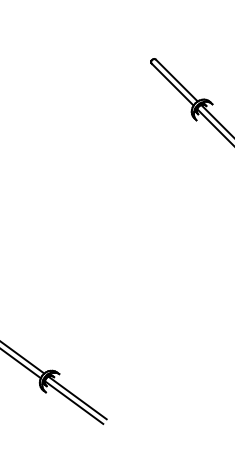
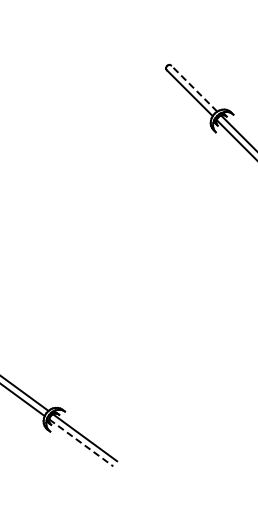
line: (177, 80) -> (194, 88), solid -> dashed
line: (74, 402) -> (81, 442), solid -> dashed

